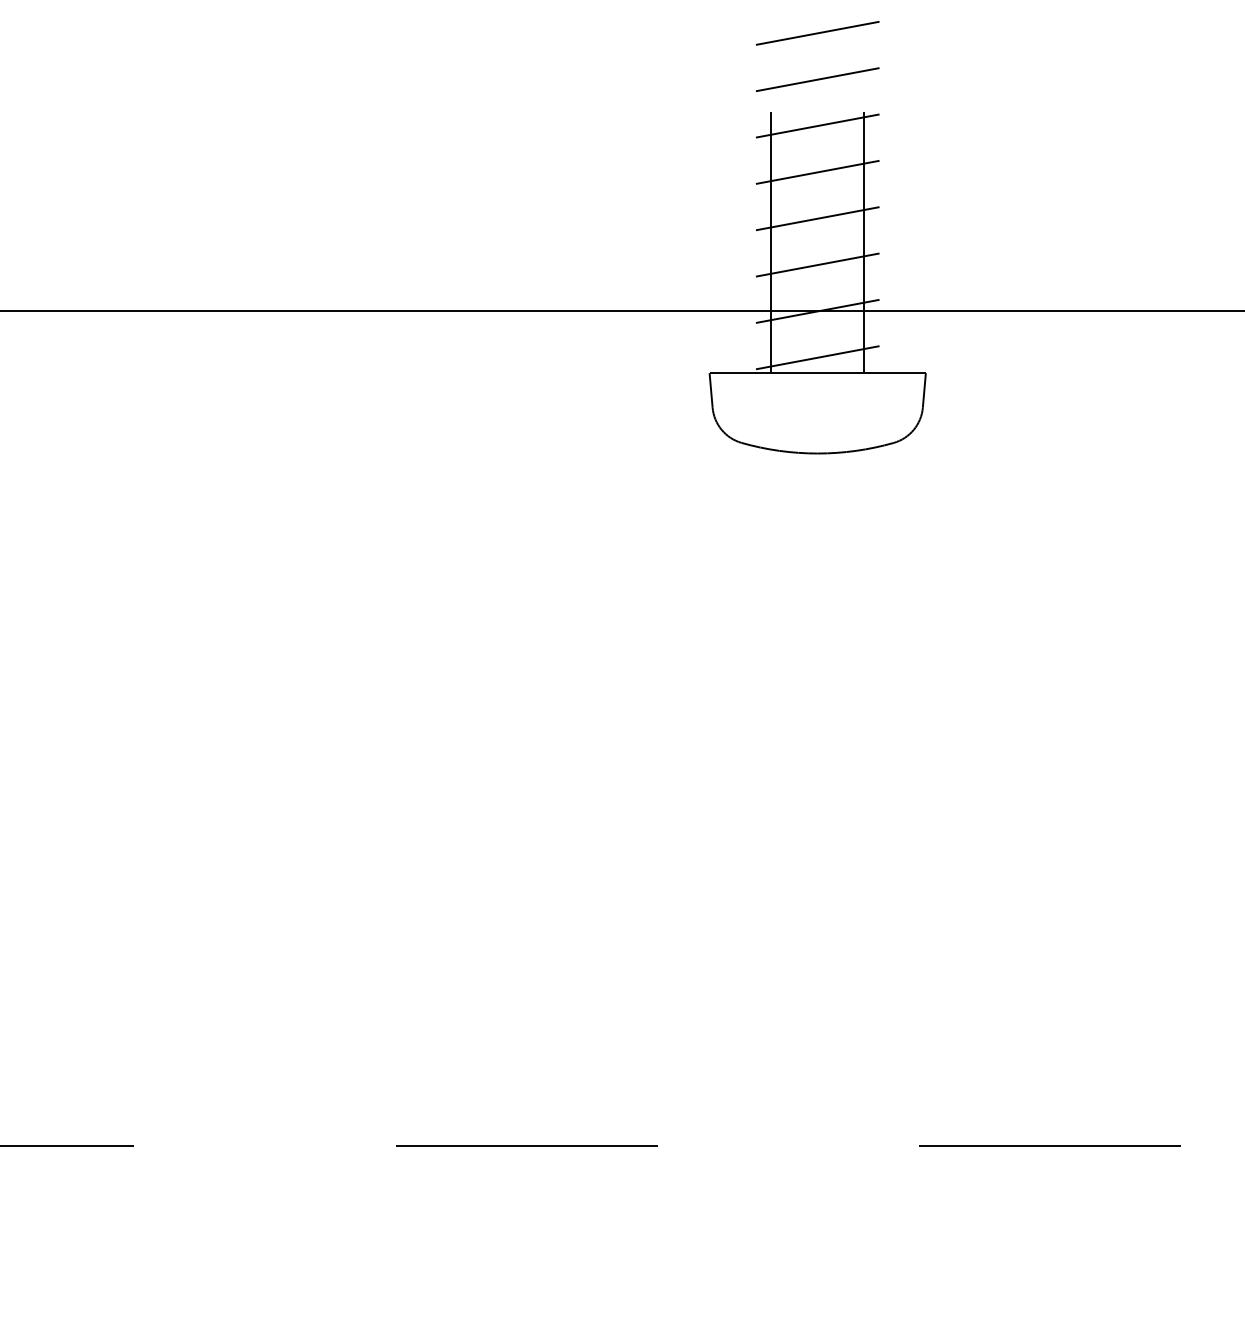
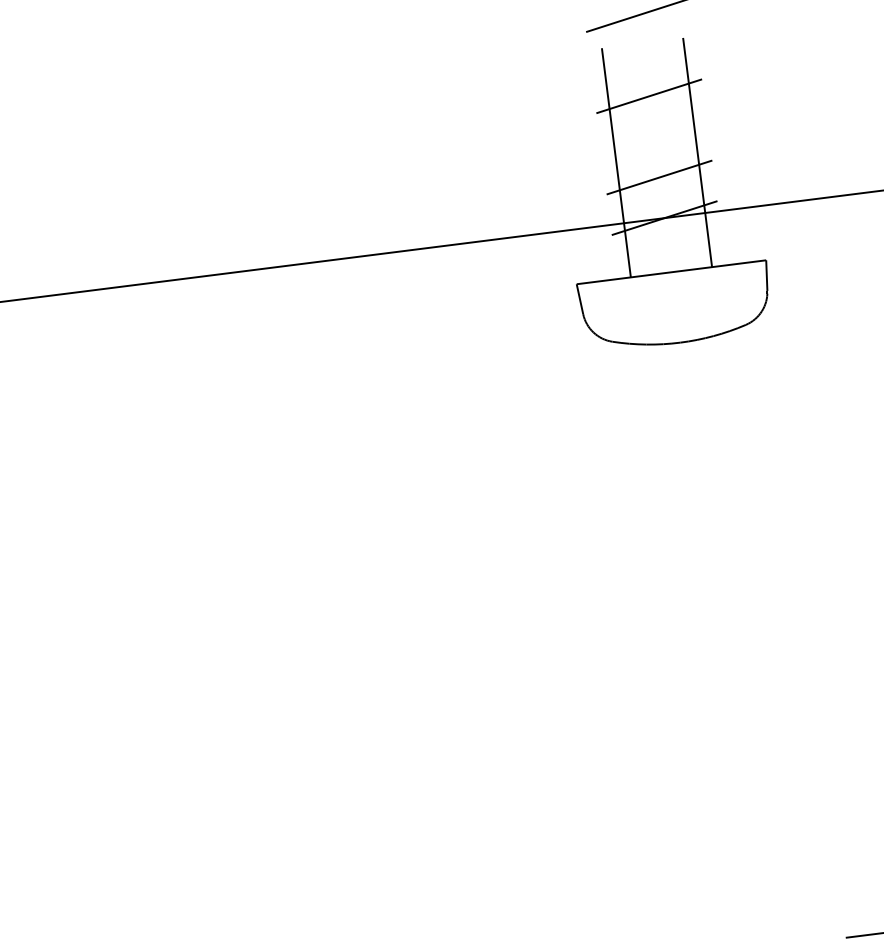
line: (817, 125) -> (643, 55), removed
line: (817, 218) -> (654, 136), removed
line: (817, 357) -> (669, 258), removed

